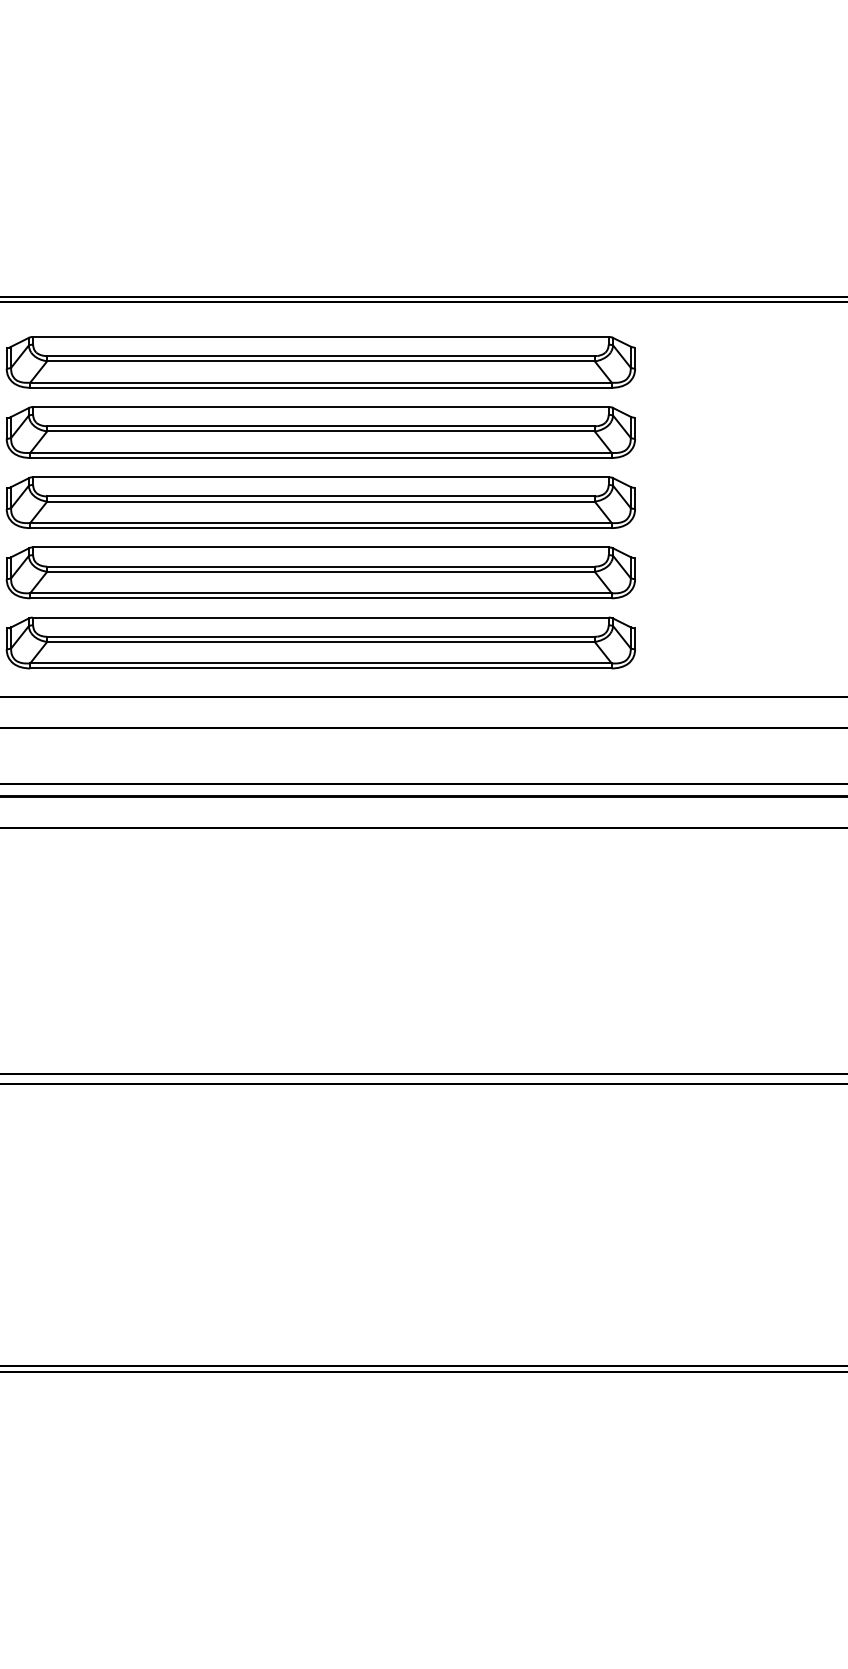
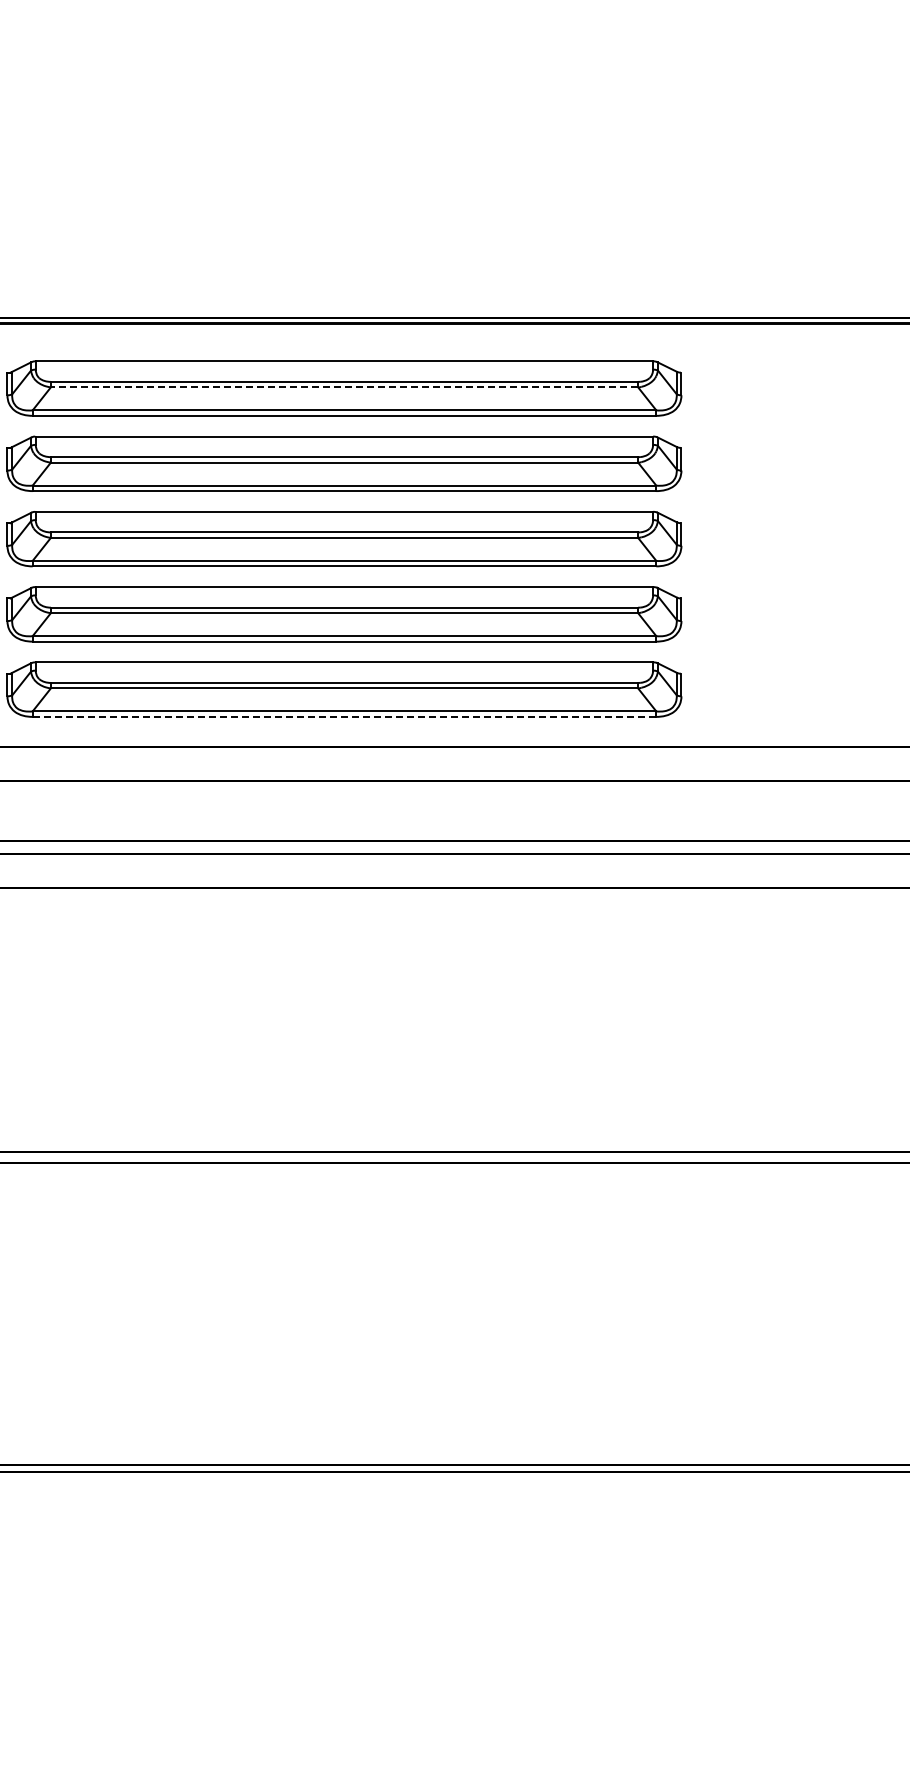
line: (320, 361) -> (344, 387), solid -> dashed
line: (320, 668) -> (344, 716), solid -> dashed

